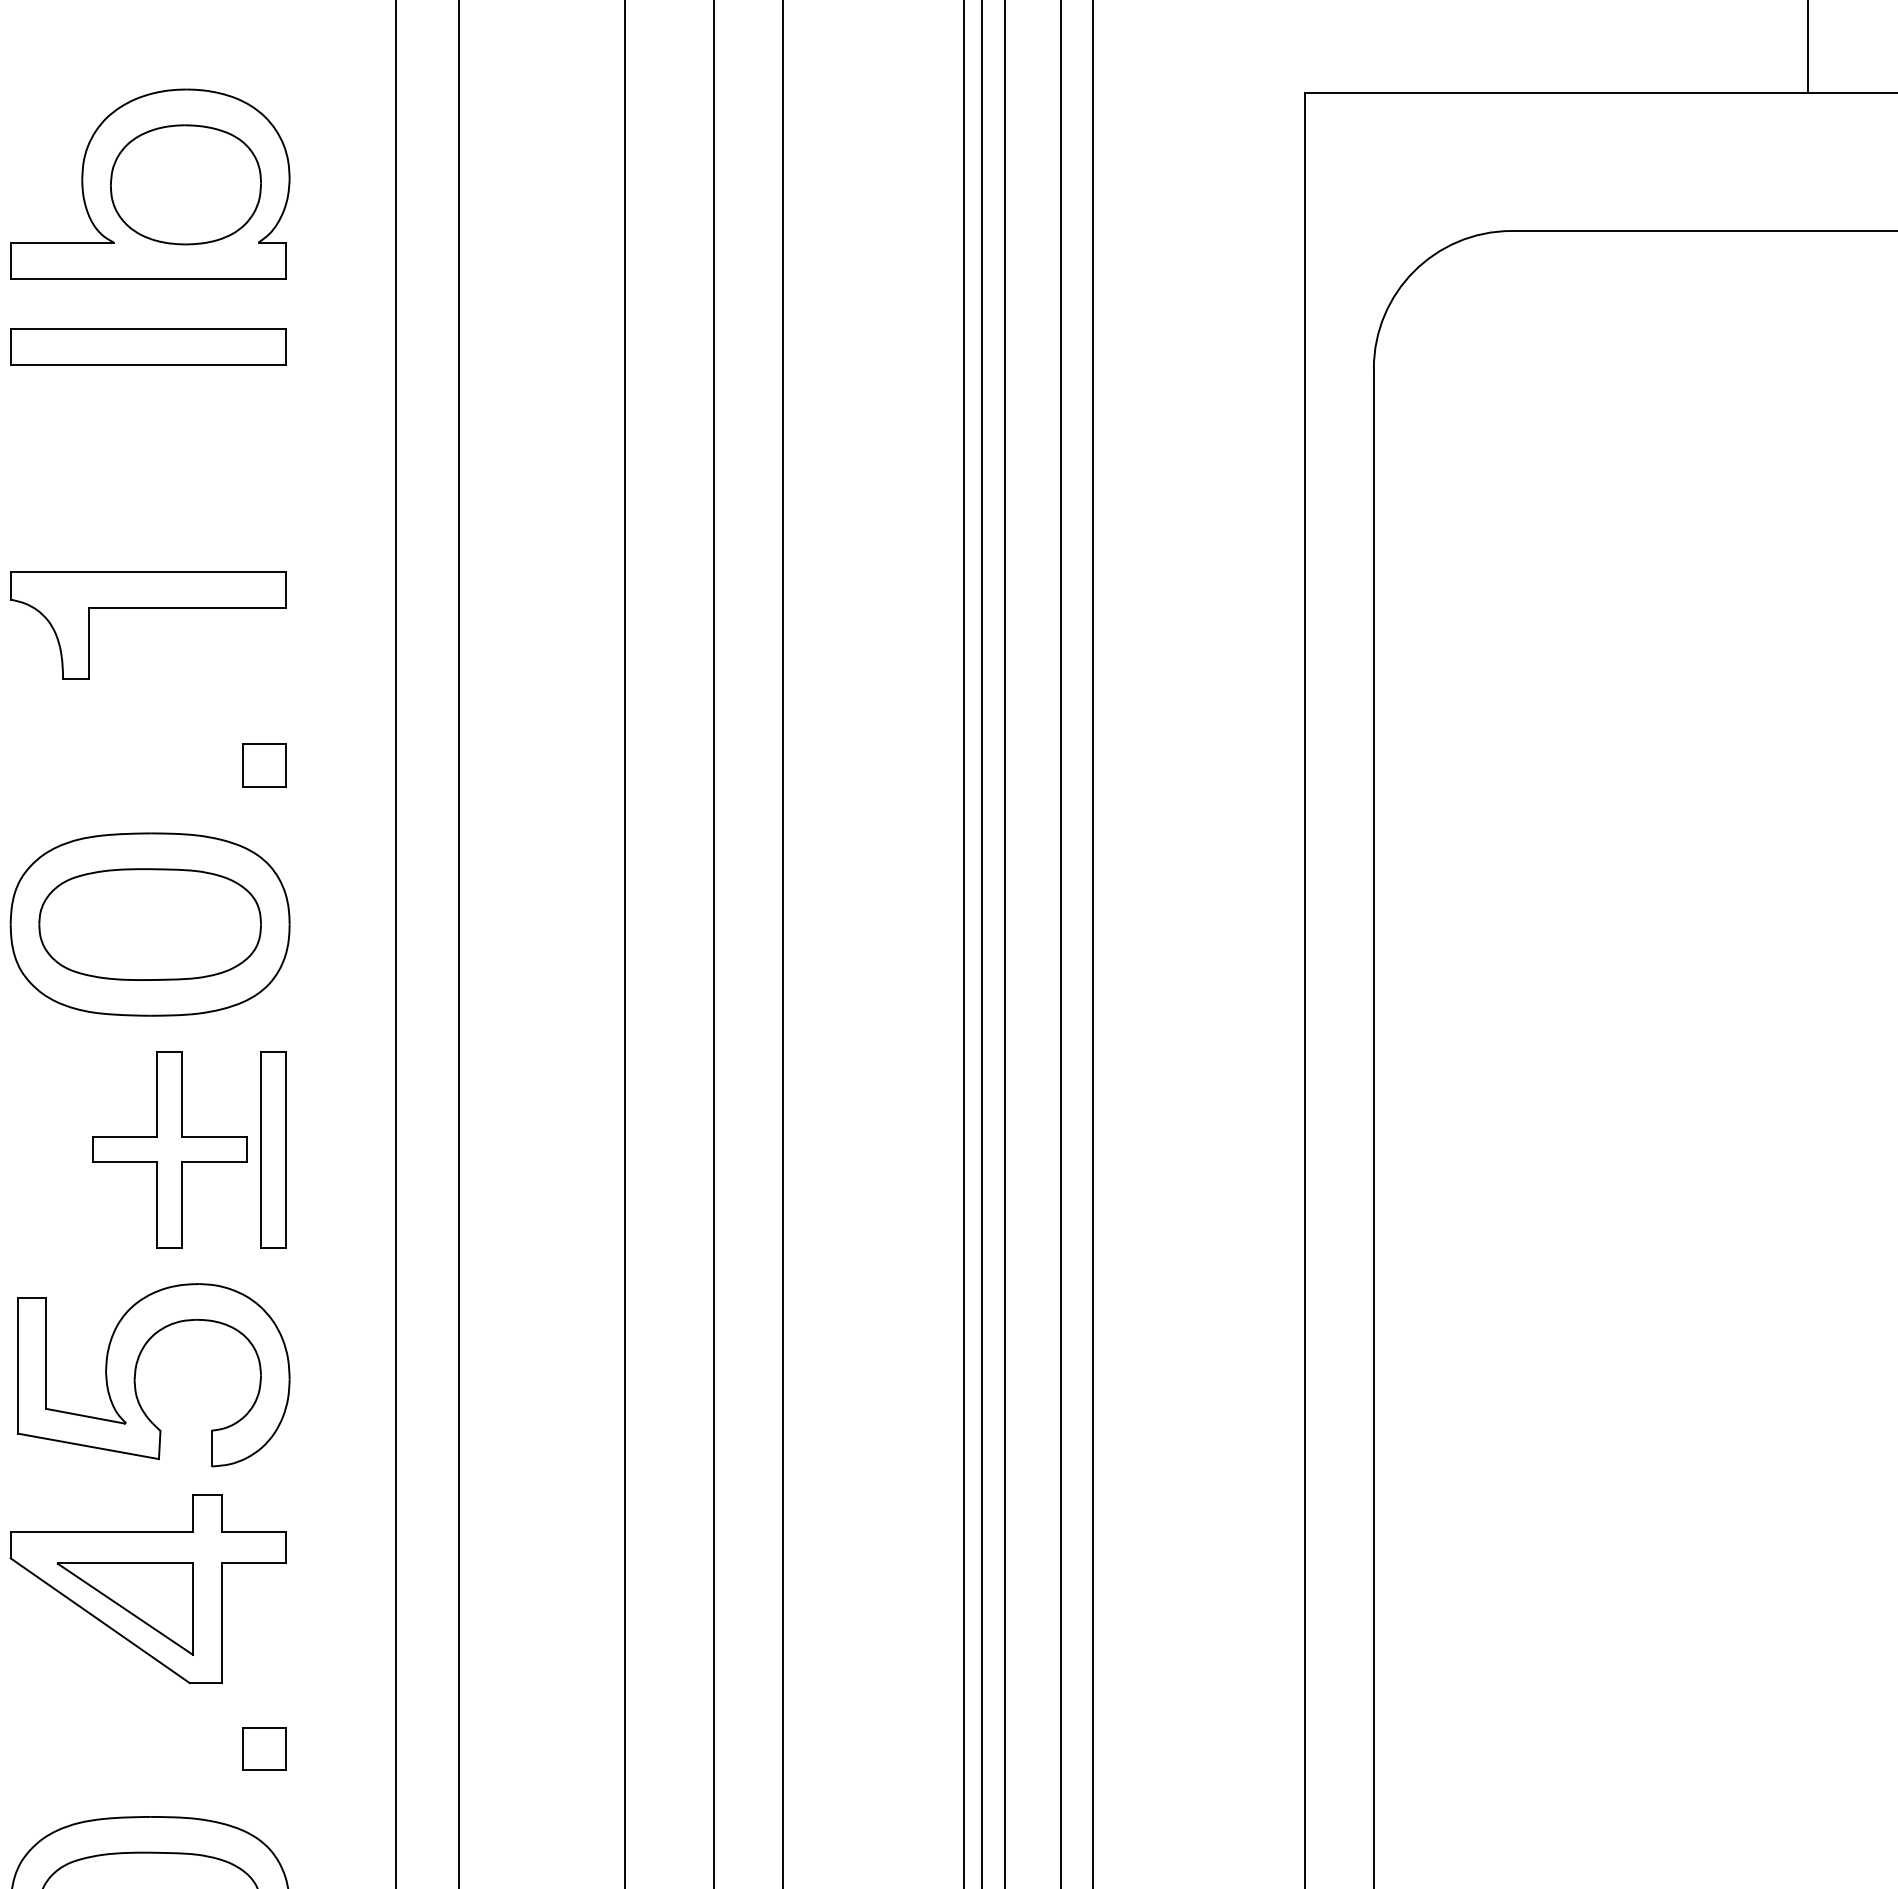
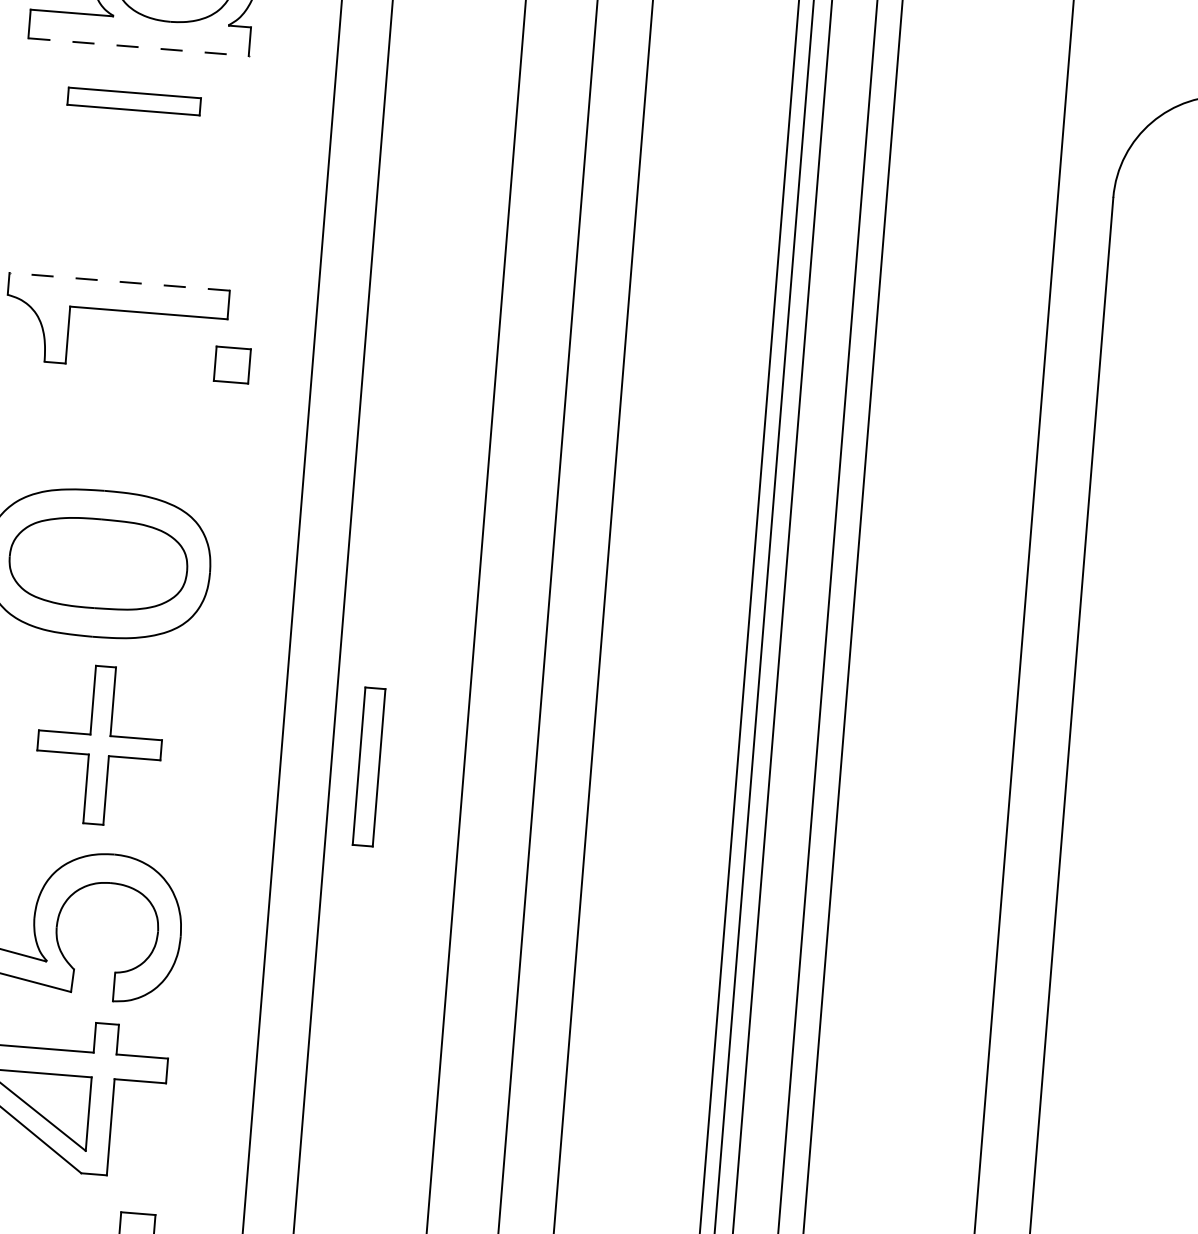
line: (148, 279) -> (138, 47), solid -> dashed
part: (148, 346) -> (134, 101), size x0.6
line: (148, 572) -> (119, 281), solid -> dashed
part: (264, 765) -> (232, 365), moved
part: (273, 1149) -> (369, 766), moved

